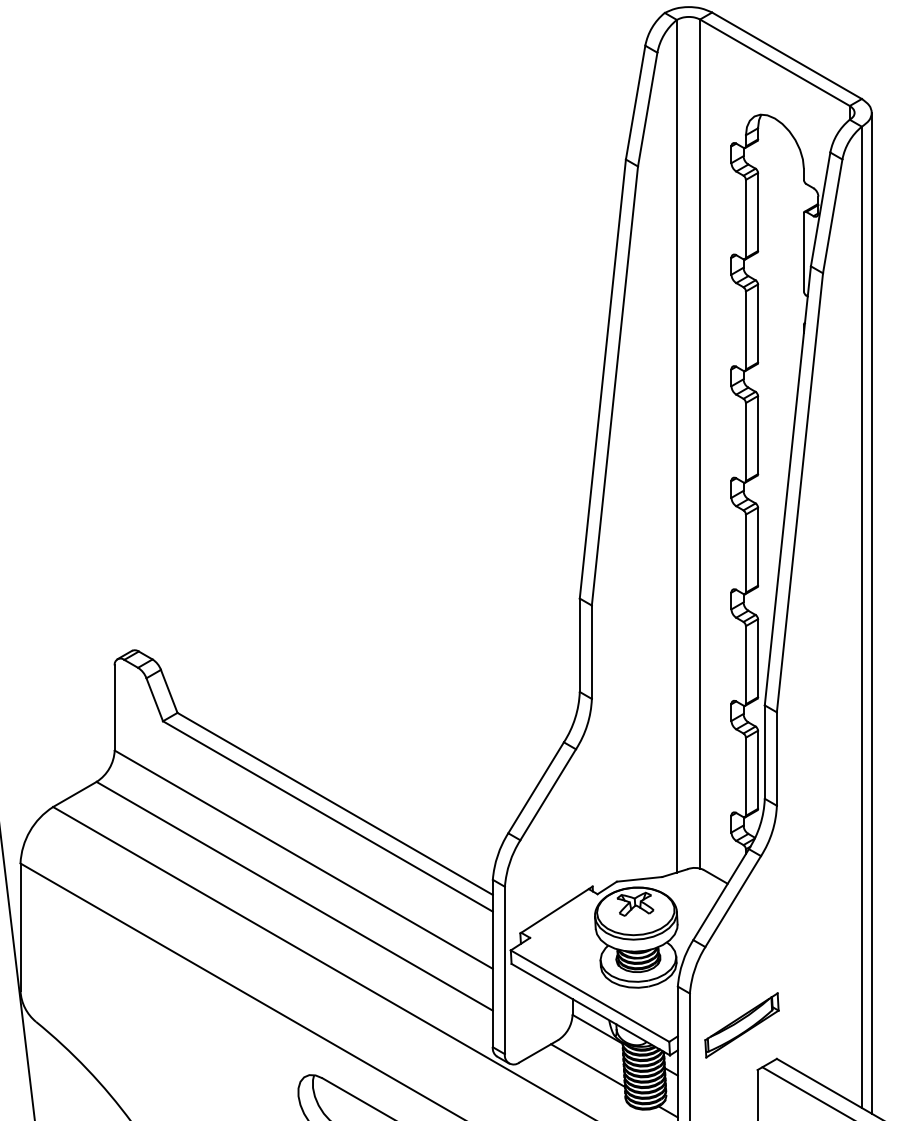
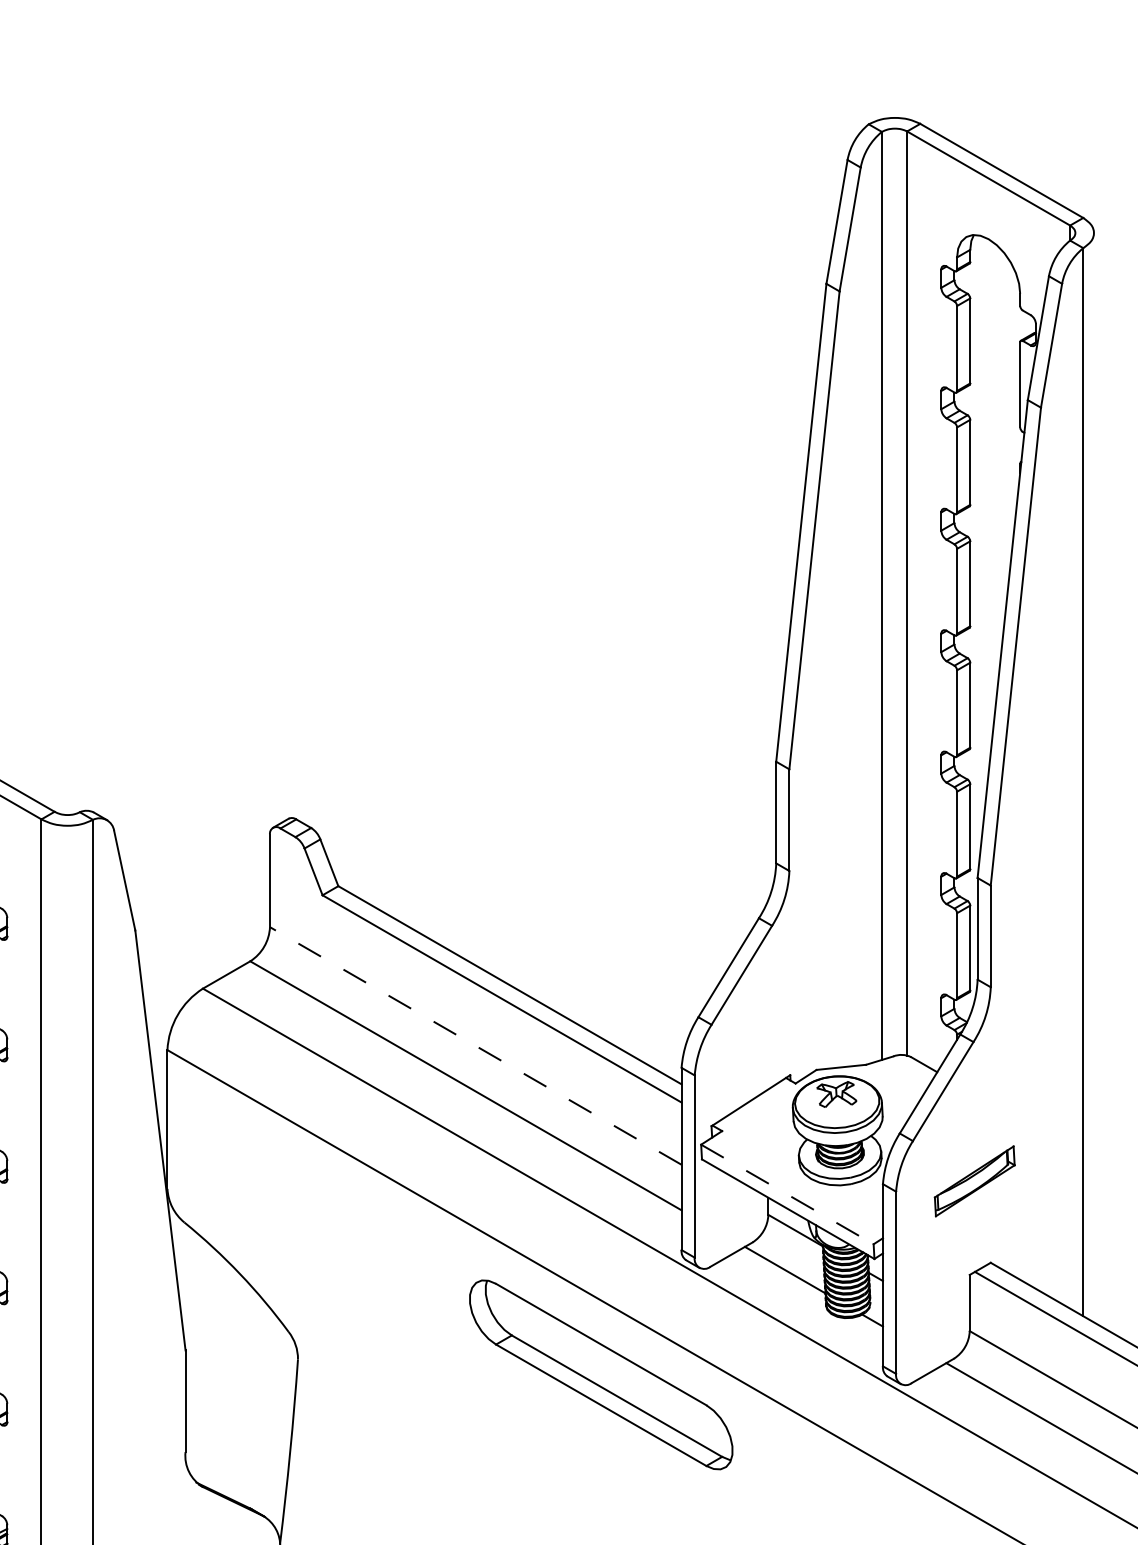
line: (871, 613) -> (1093, 777), removed
line: (303, 859) -> (475, 1045), solid -> dashed
line: (590, 996) -> (787, 1194), solid -> dashed
part: (741, 1025) -> (974, 1181), moved

